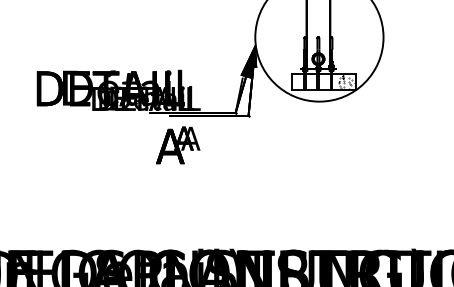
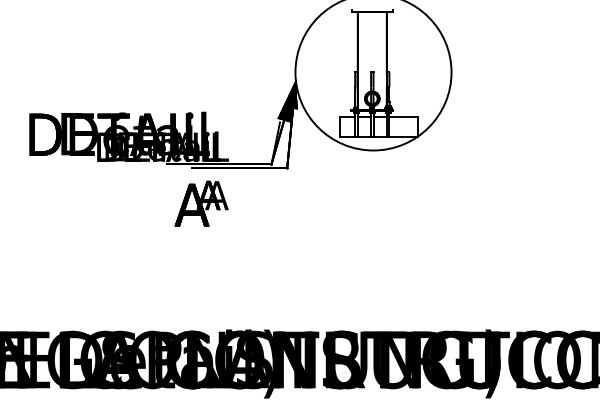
hatch: (346, 82) -> (406, 127), removed

